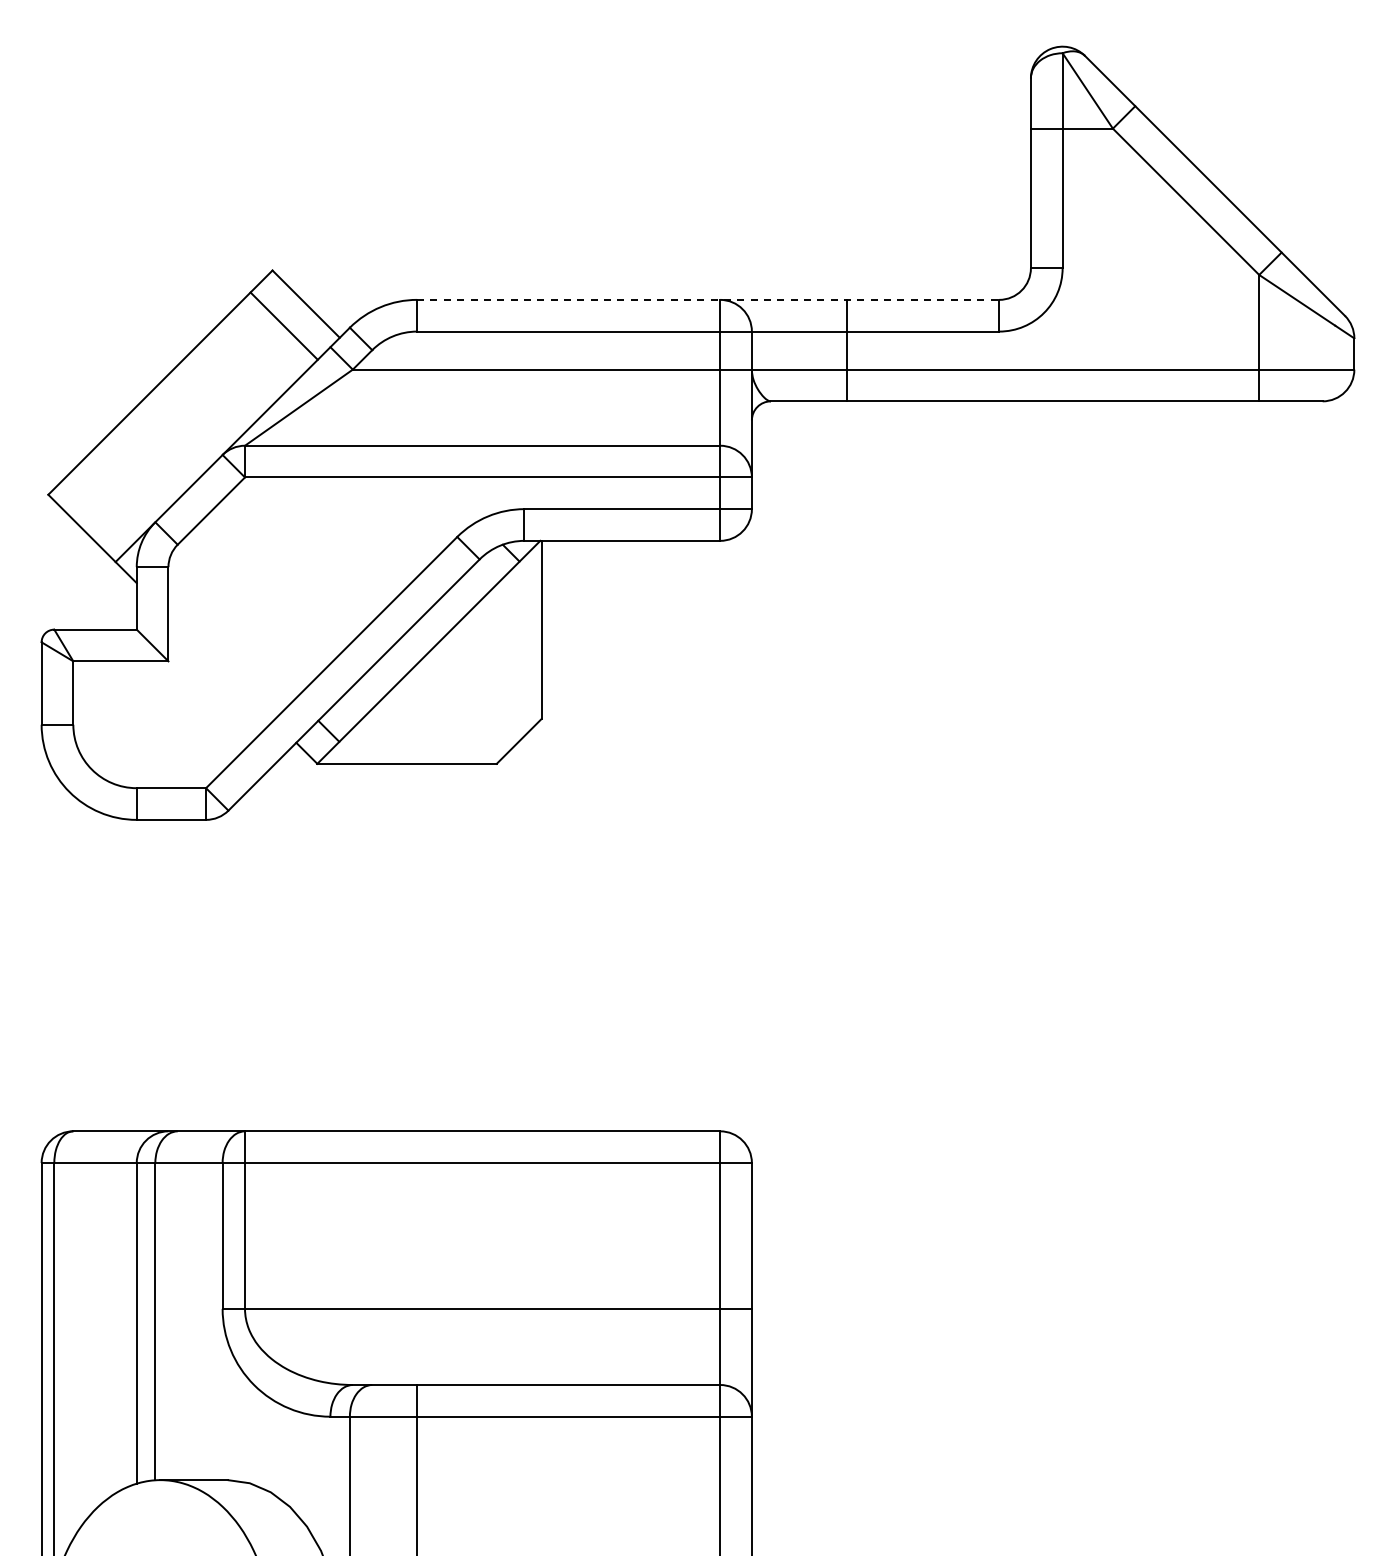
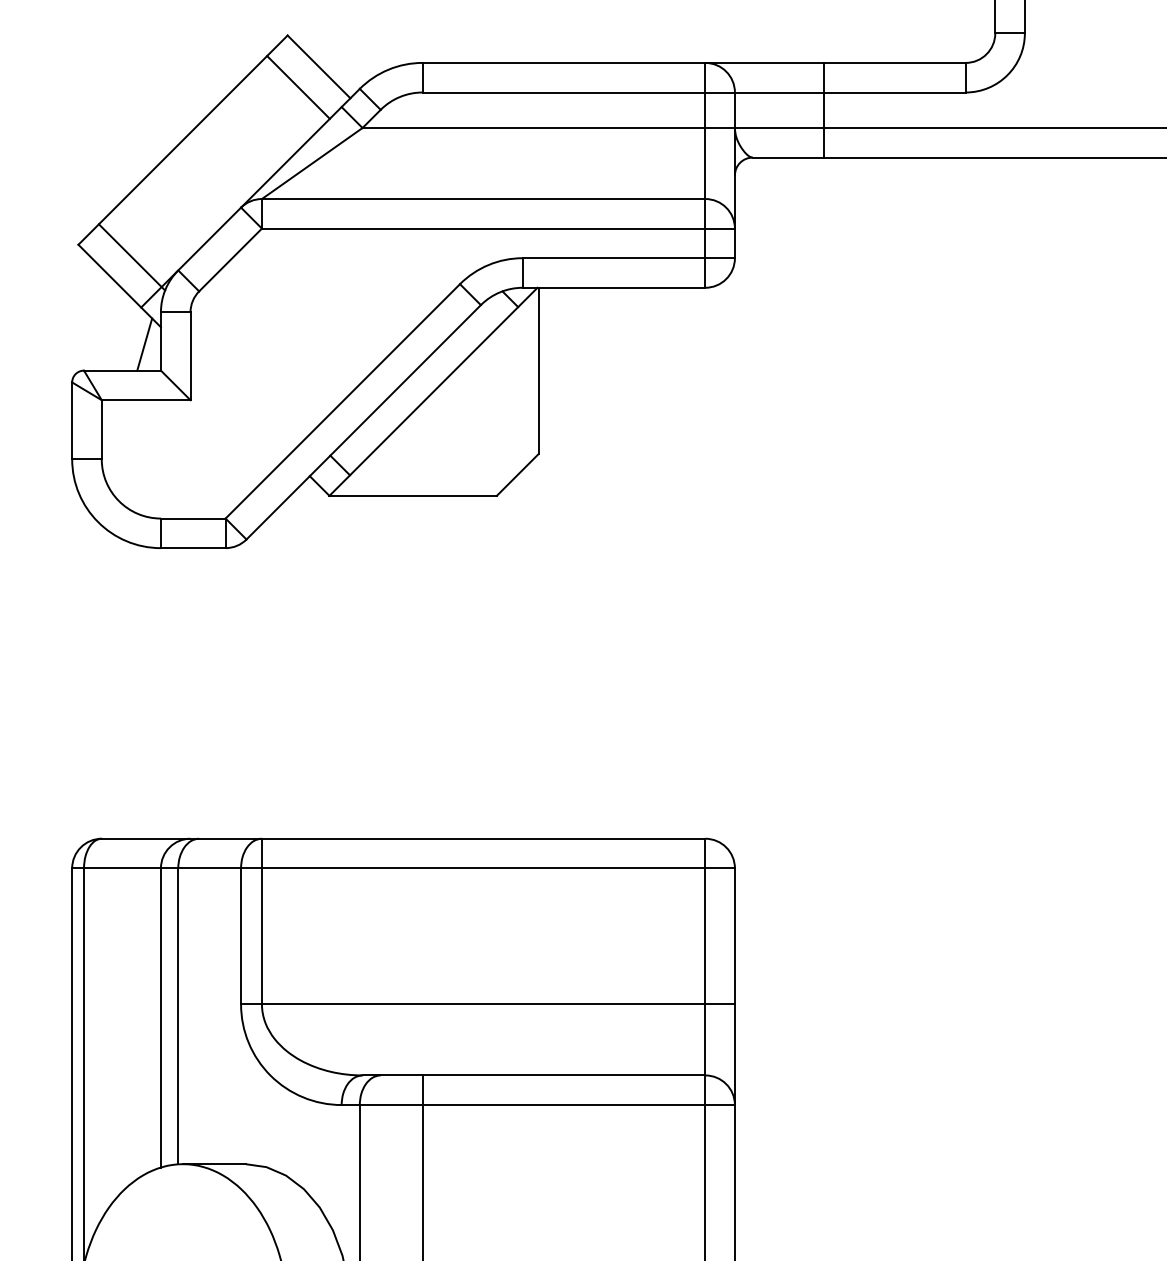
line: (708, 299) -> (694, 62), dashed -> solid
line: (105, 507) -> (131, 256), added
line: (119, 601) -> (144, 344), added

